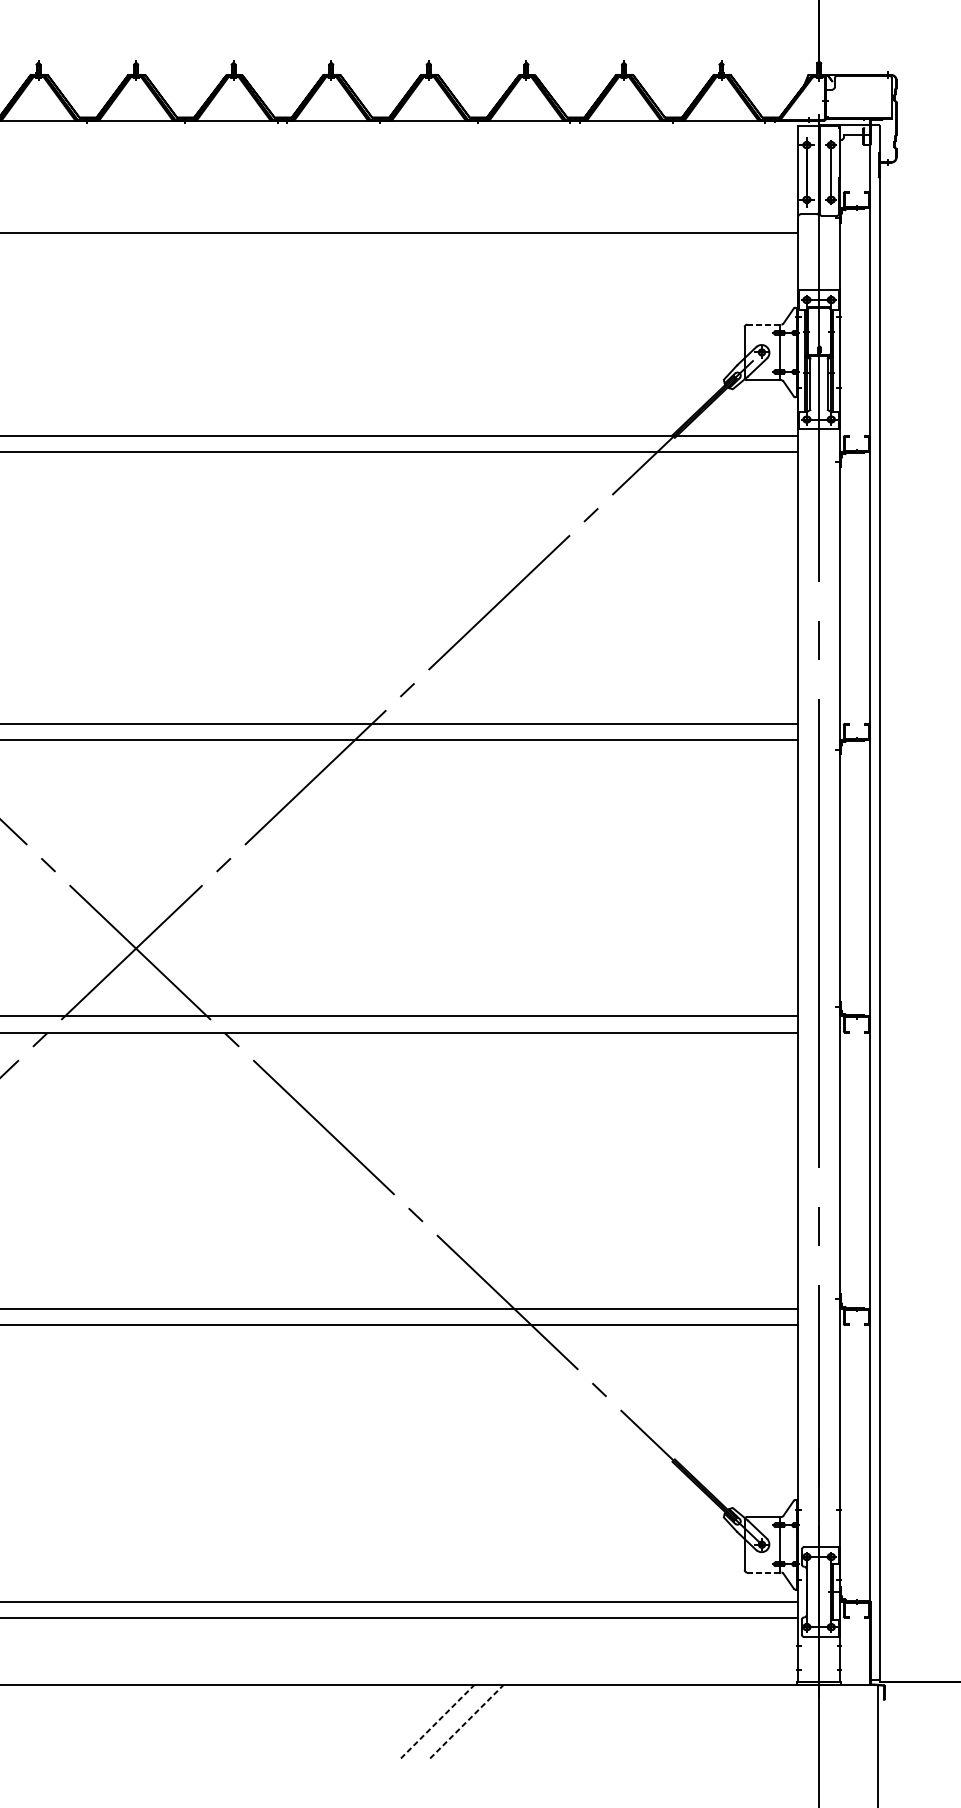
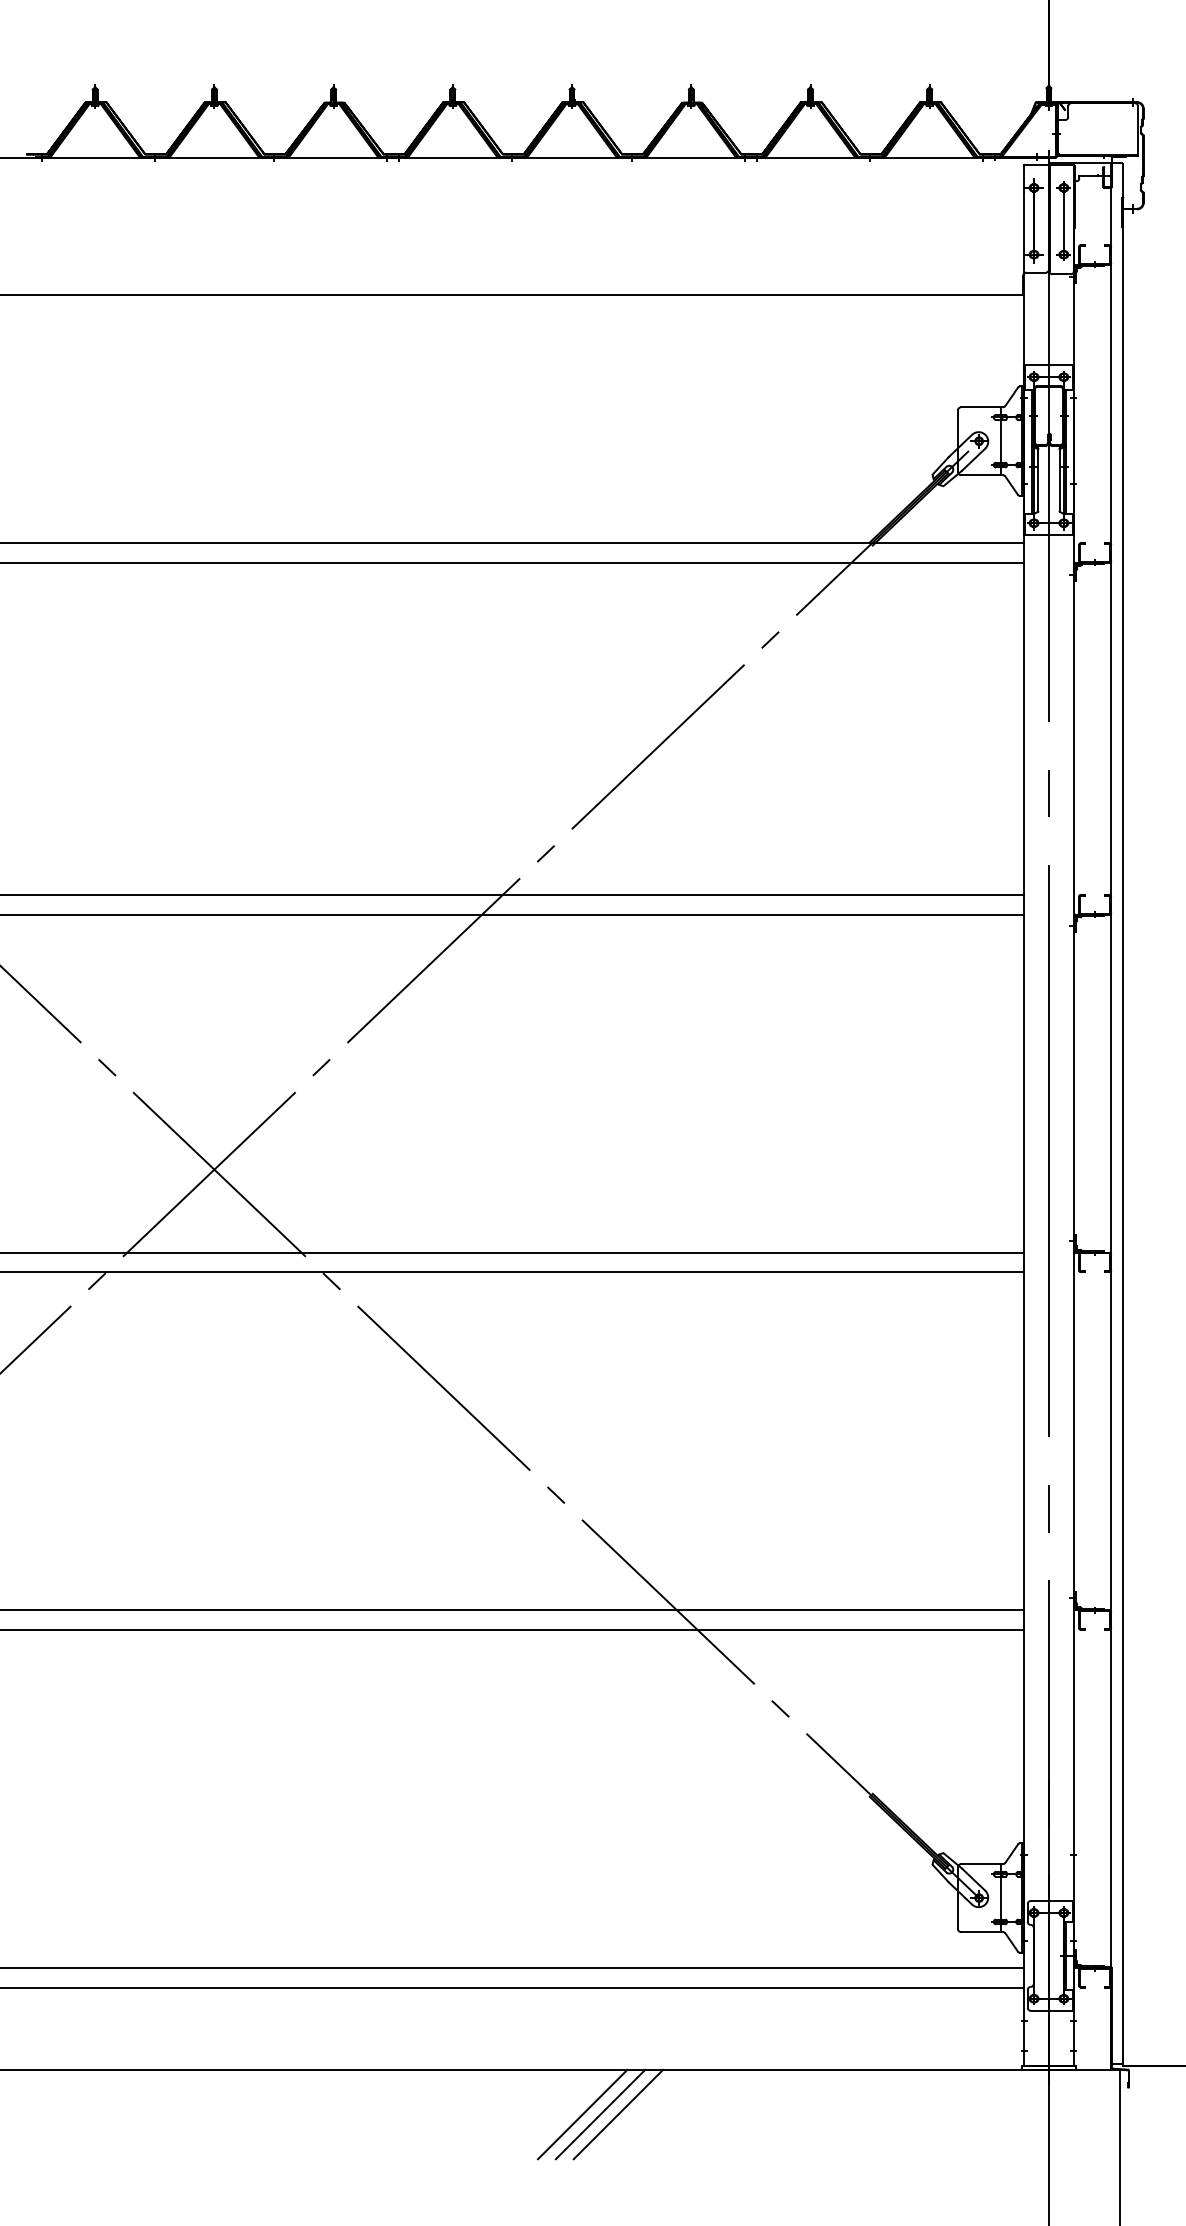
line: (763, 324) -> (981, 407), dashed -> solid
line: (763, 1572) -> (981, 1932), dashed -> solid
line: (438, 1721) -> (583, 2114), dashed -> solid
line: (452, 1721) -> (600, 2114), added
line: (466, 1721) -> (618, 2114), dashed -> solid

